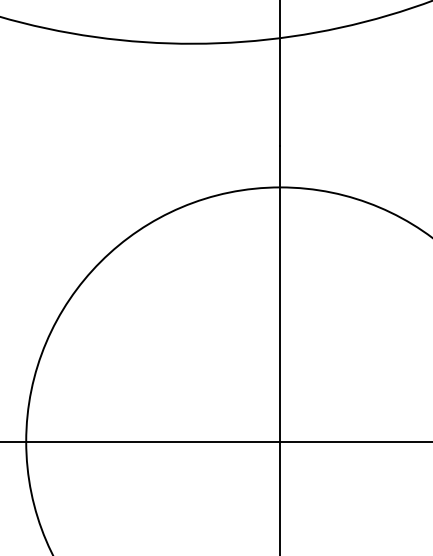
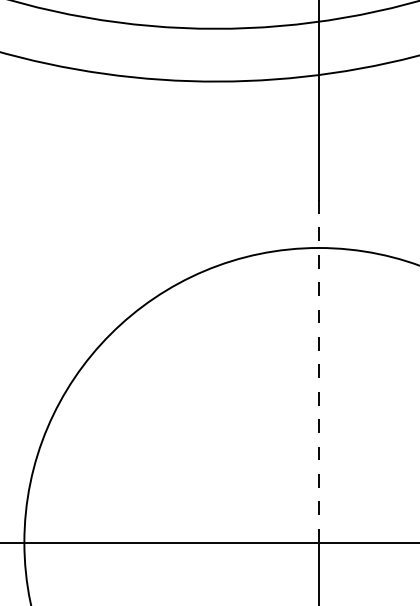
line: (280, 293) -> (318, 370), solid -> dashed

